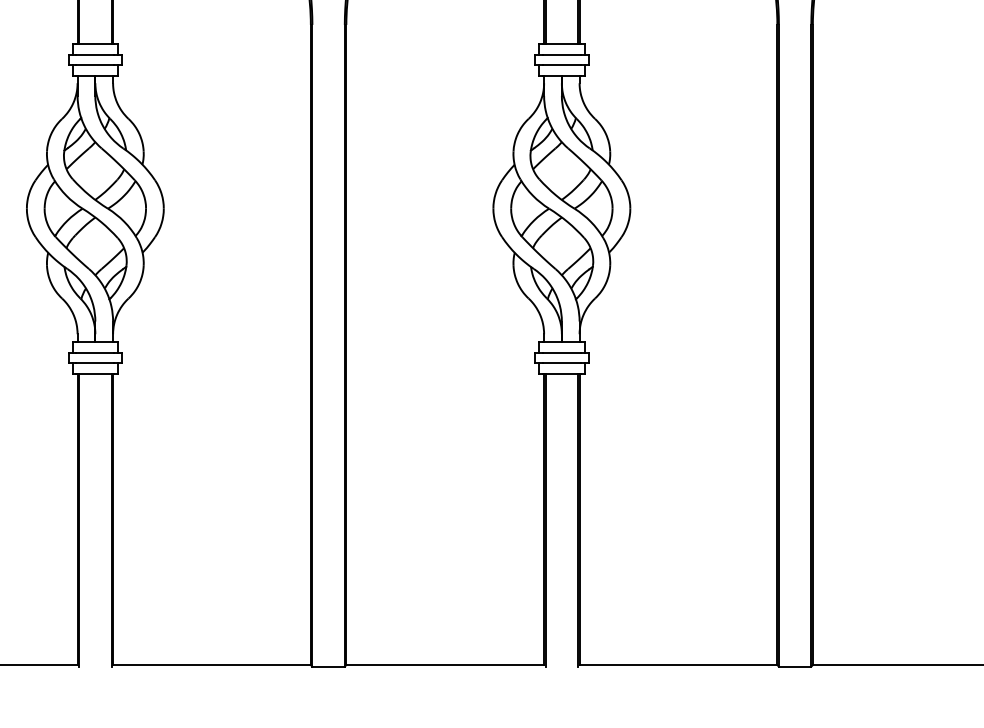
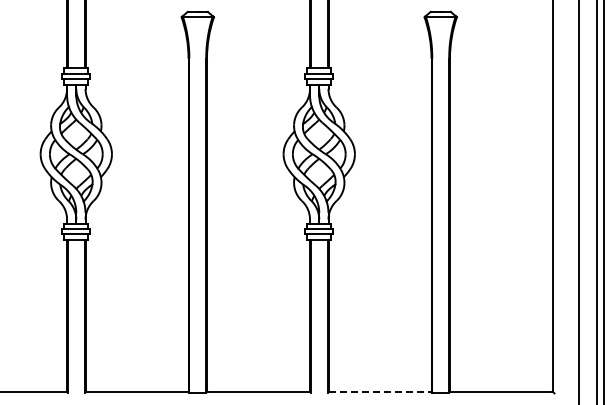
line: (679, 664) -> (380, 391), solid -> dashed

